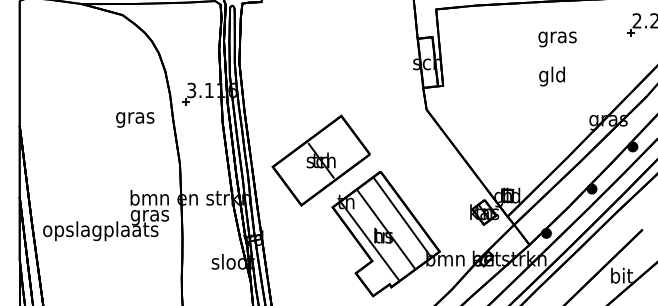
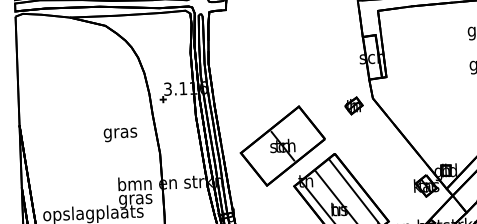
part: (404, 117) -> (353, 105), added
text: (135, 119) -> (120, 134), moved

